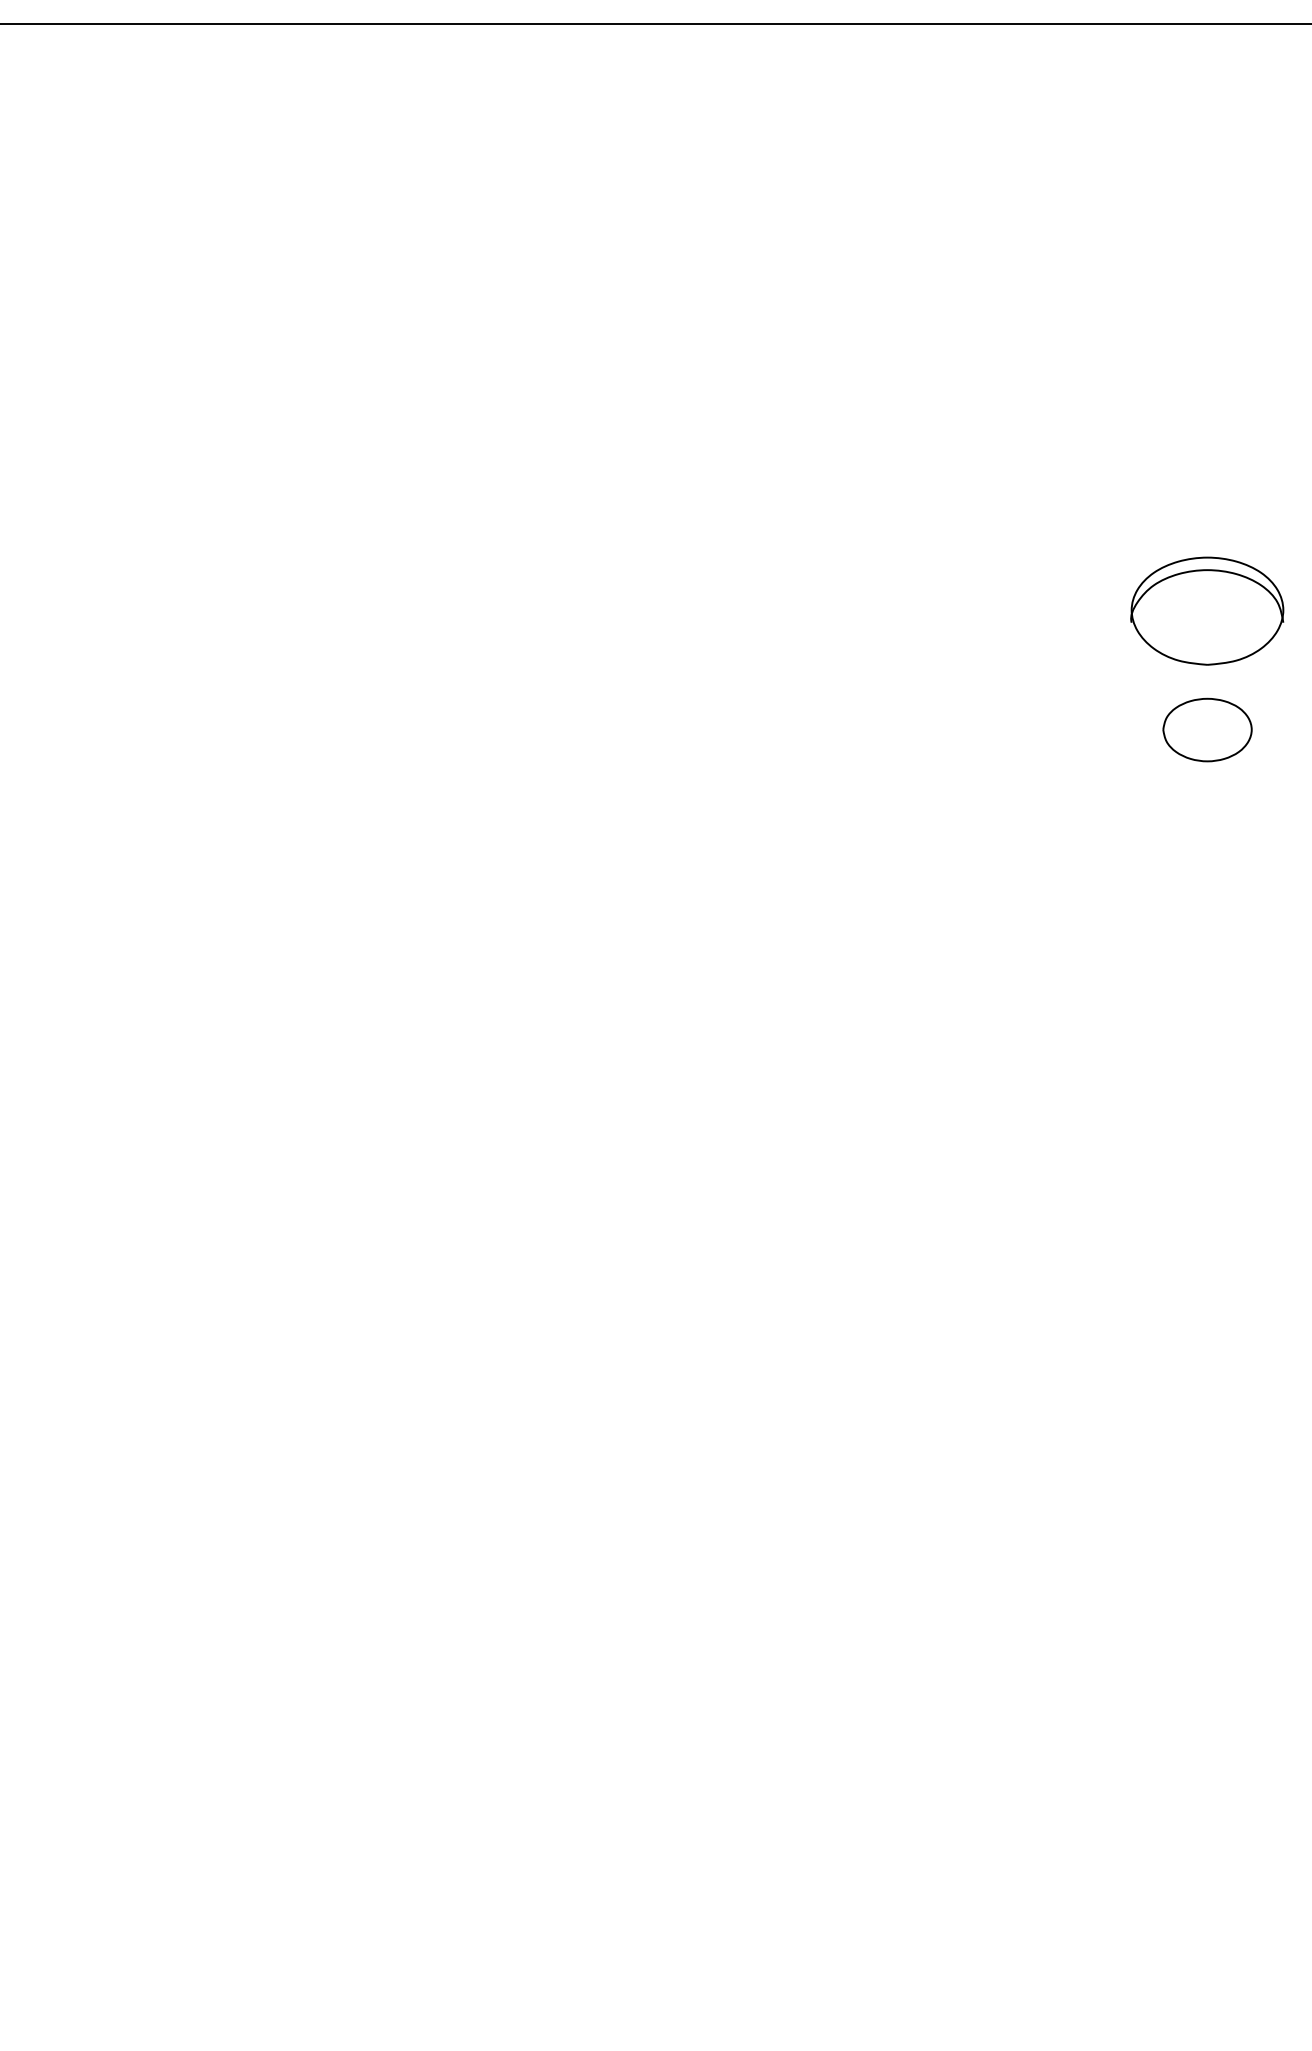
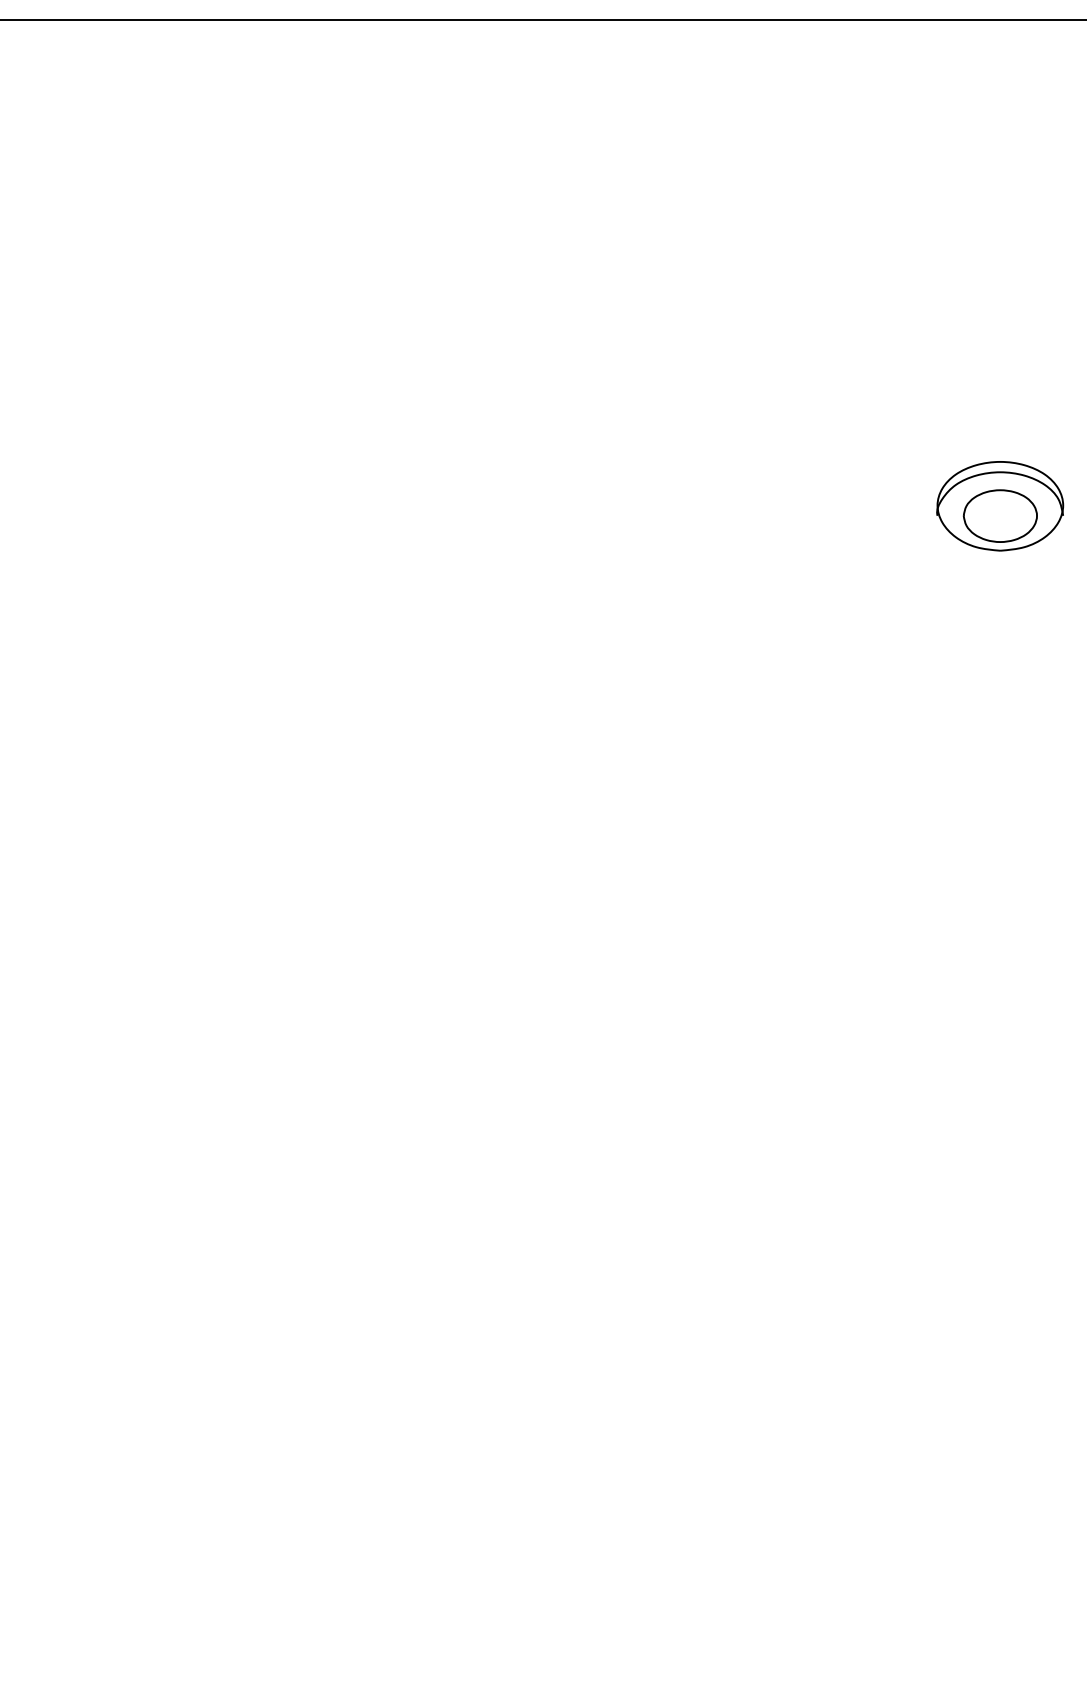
part: (1207, 729) -> (1000, 515), moved

